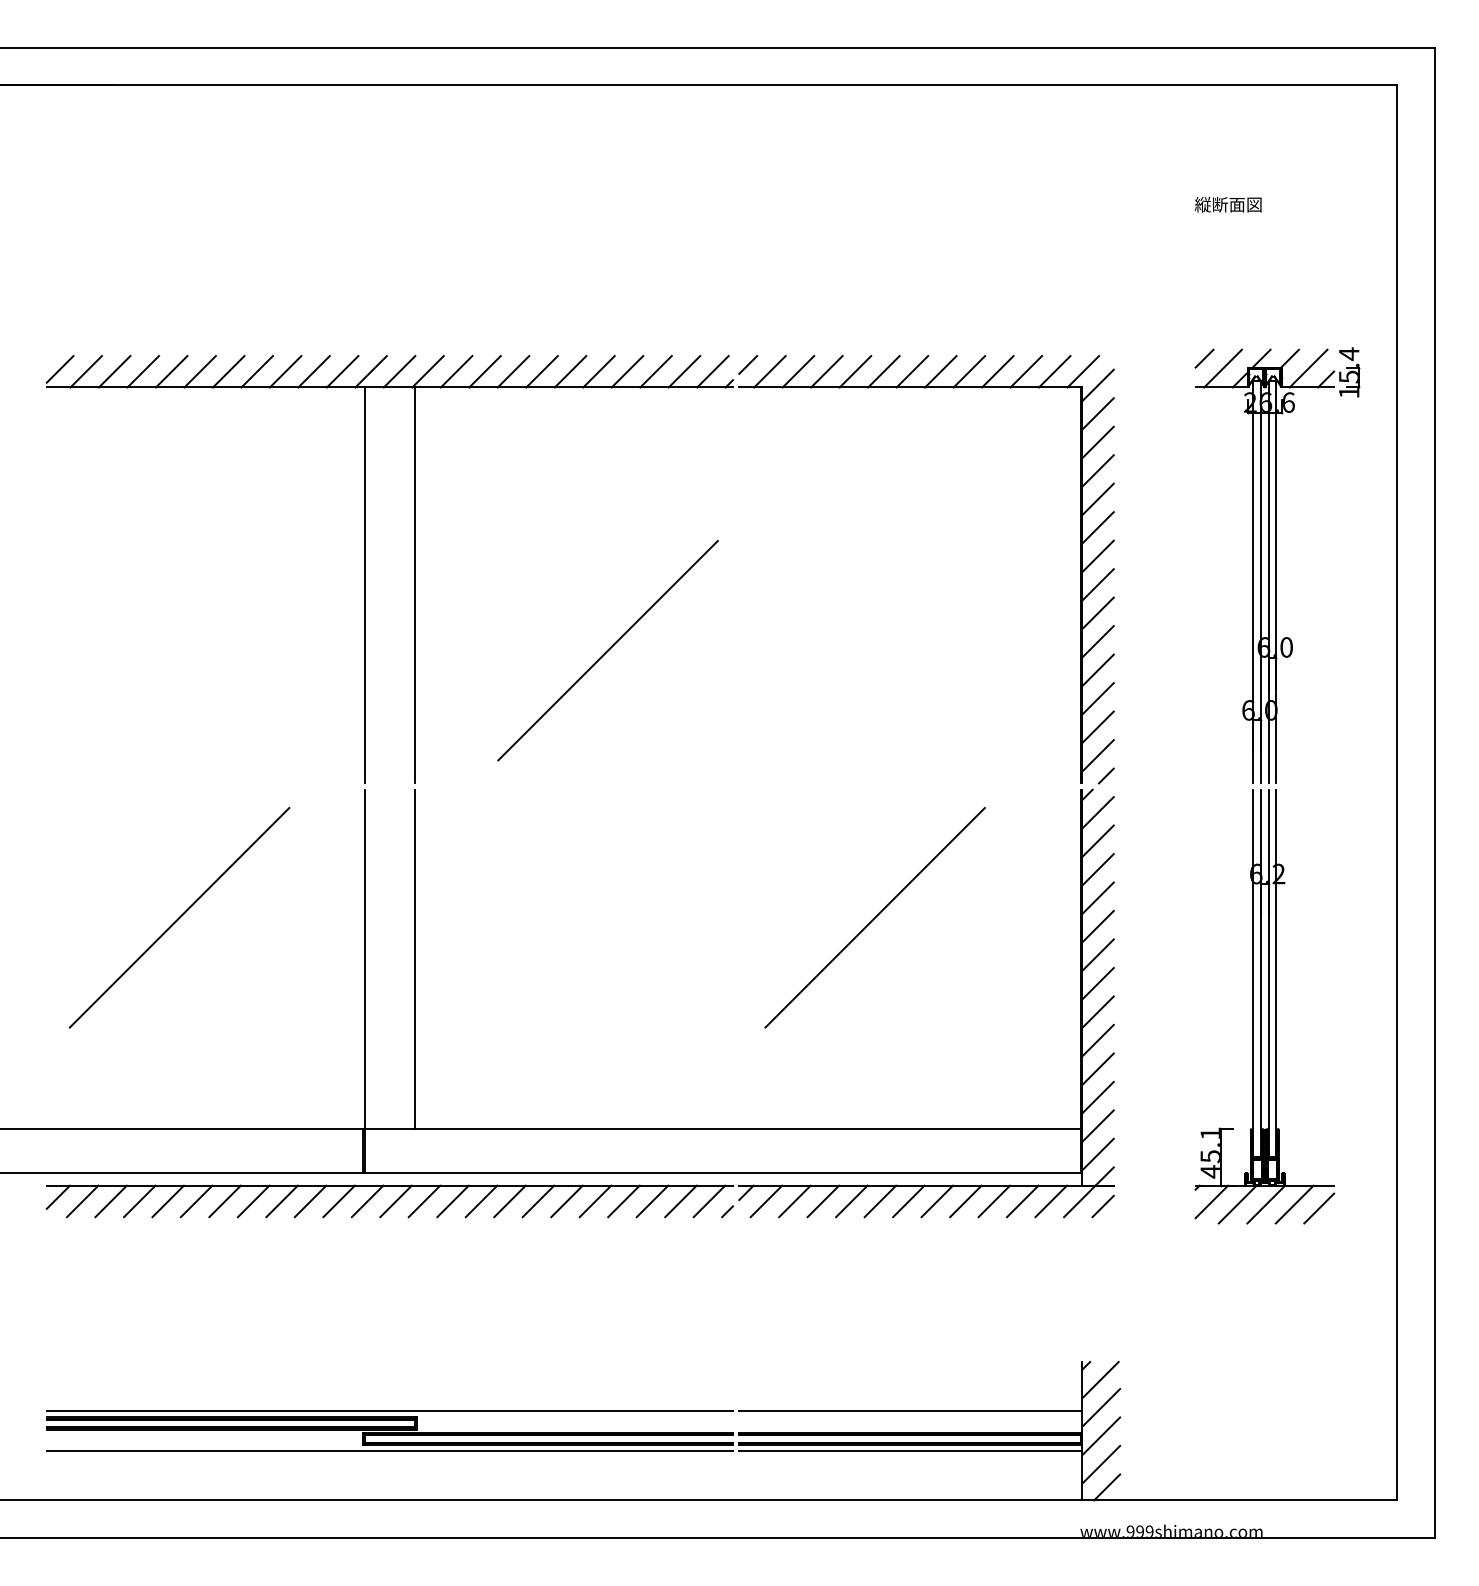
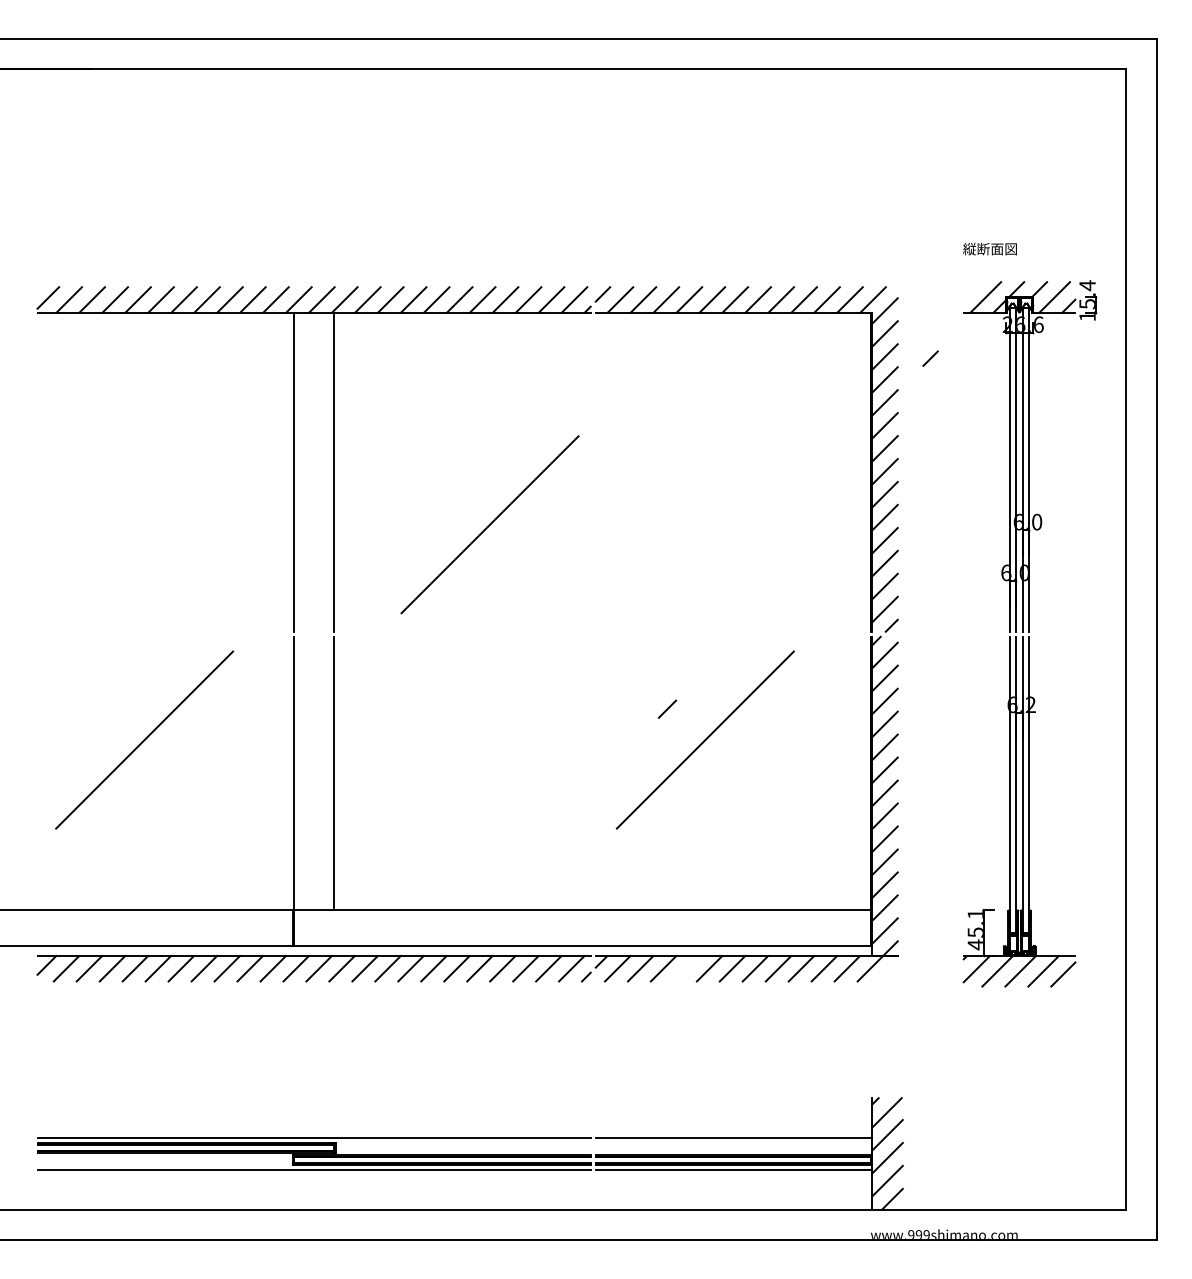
text: (1228, 204) -> (990, 248), moved
line: (1204, 358) -> (930, 358), moved
line: (851, 1201) -> (686, 968), removed
line: (1102, 1206) -> (666, 709), moved

